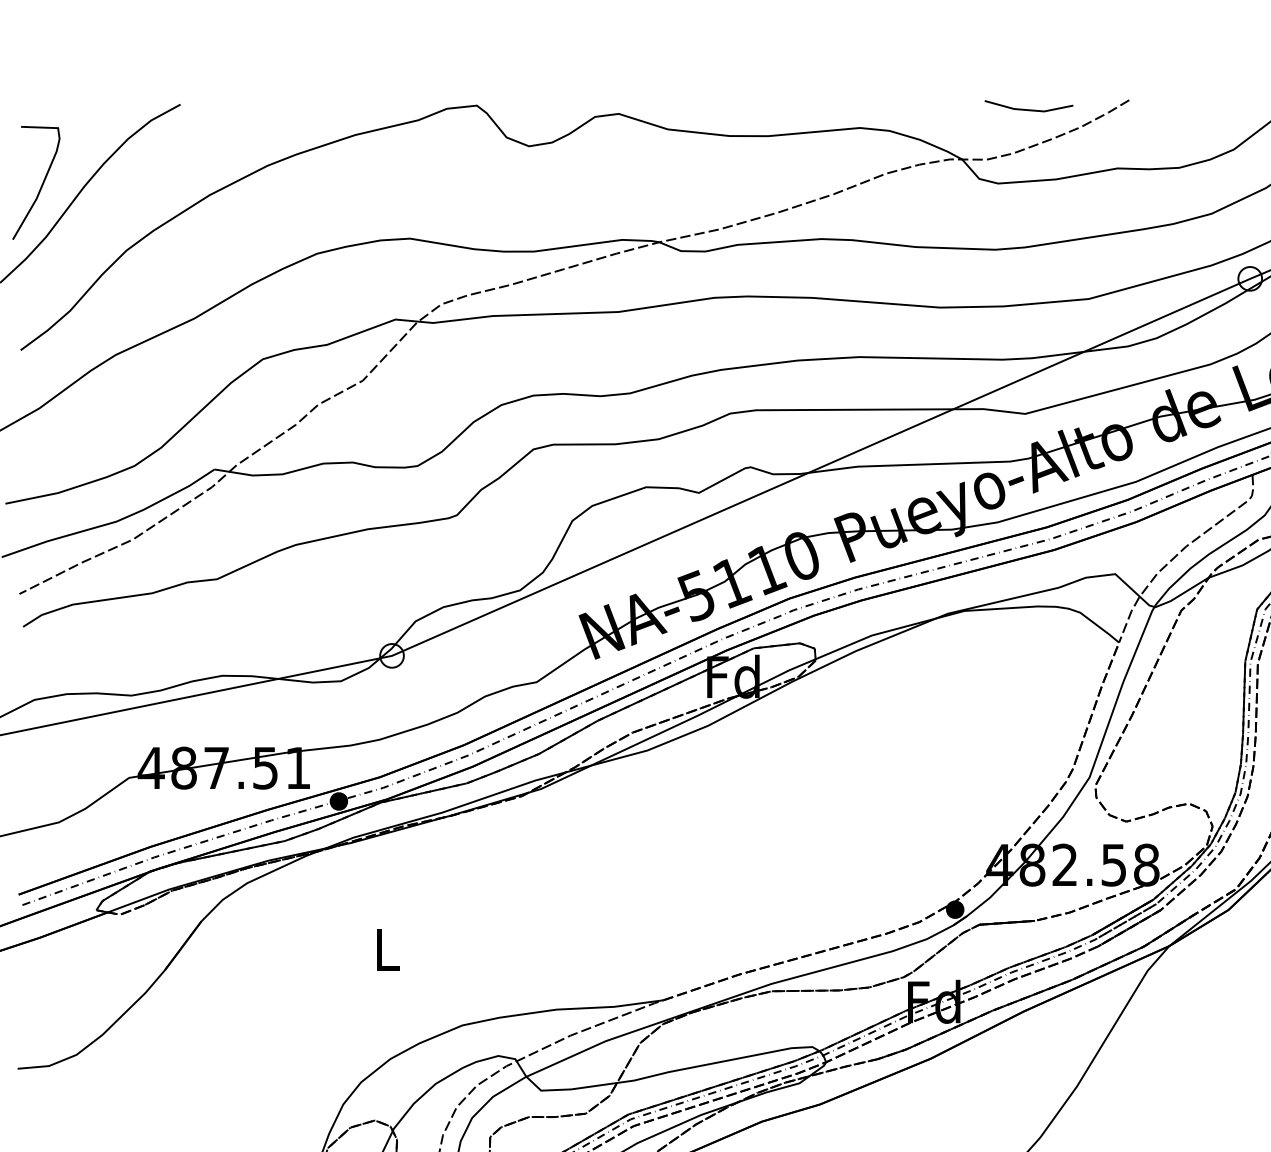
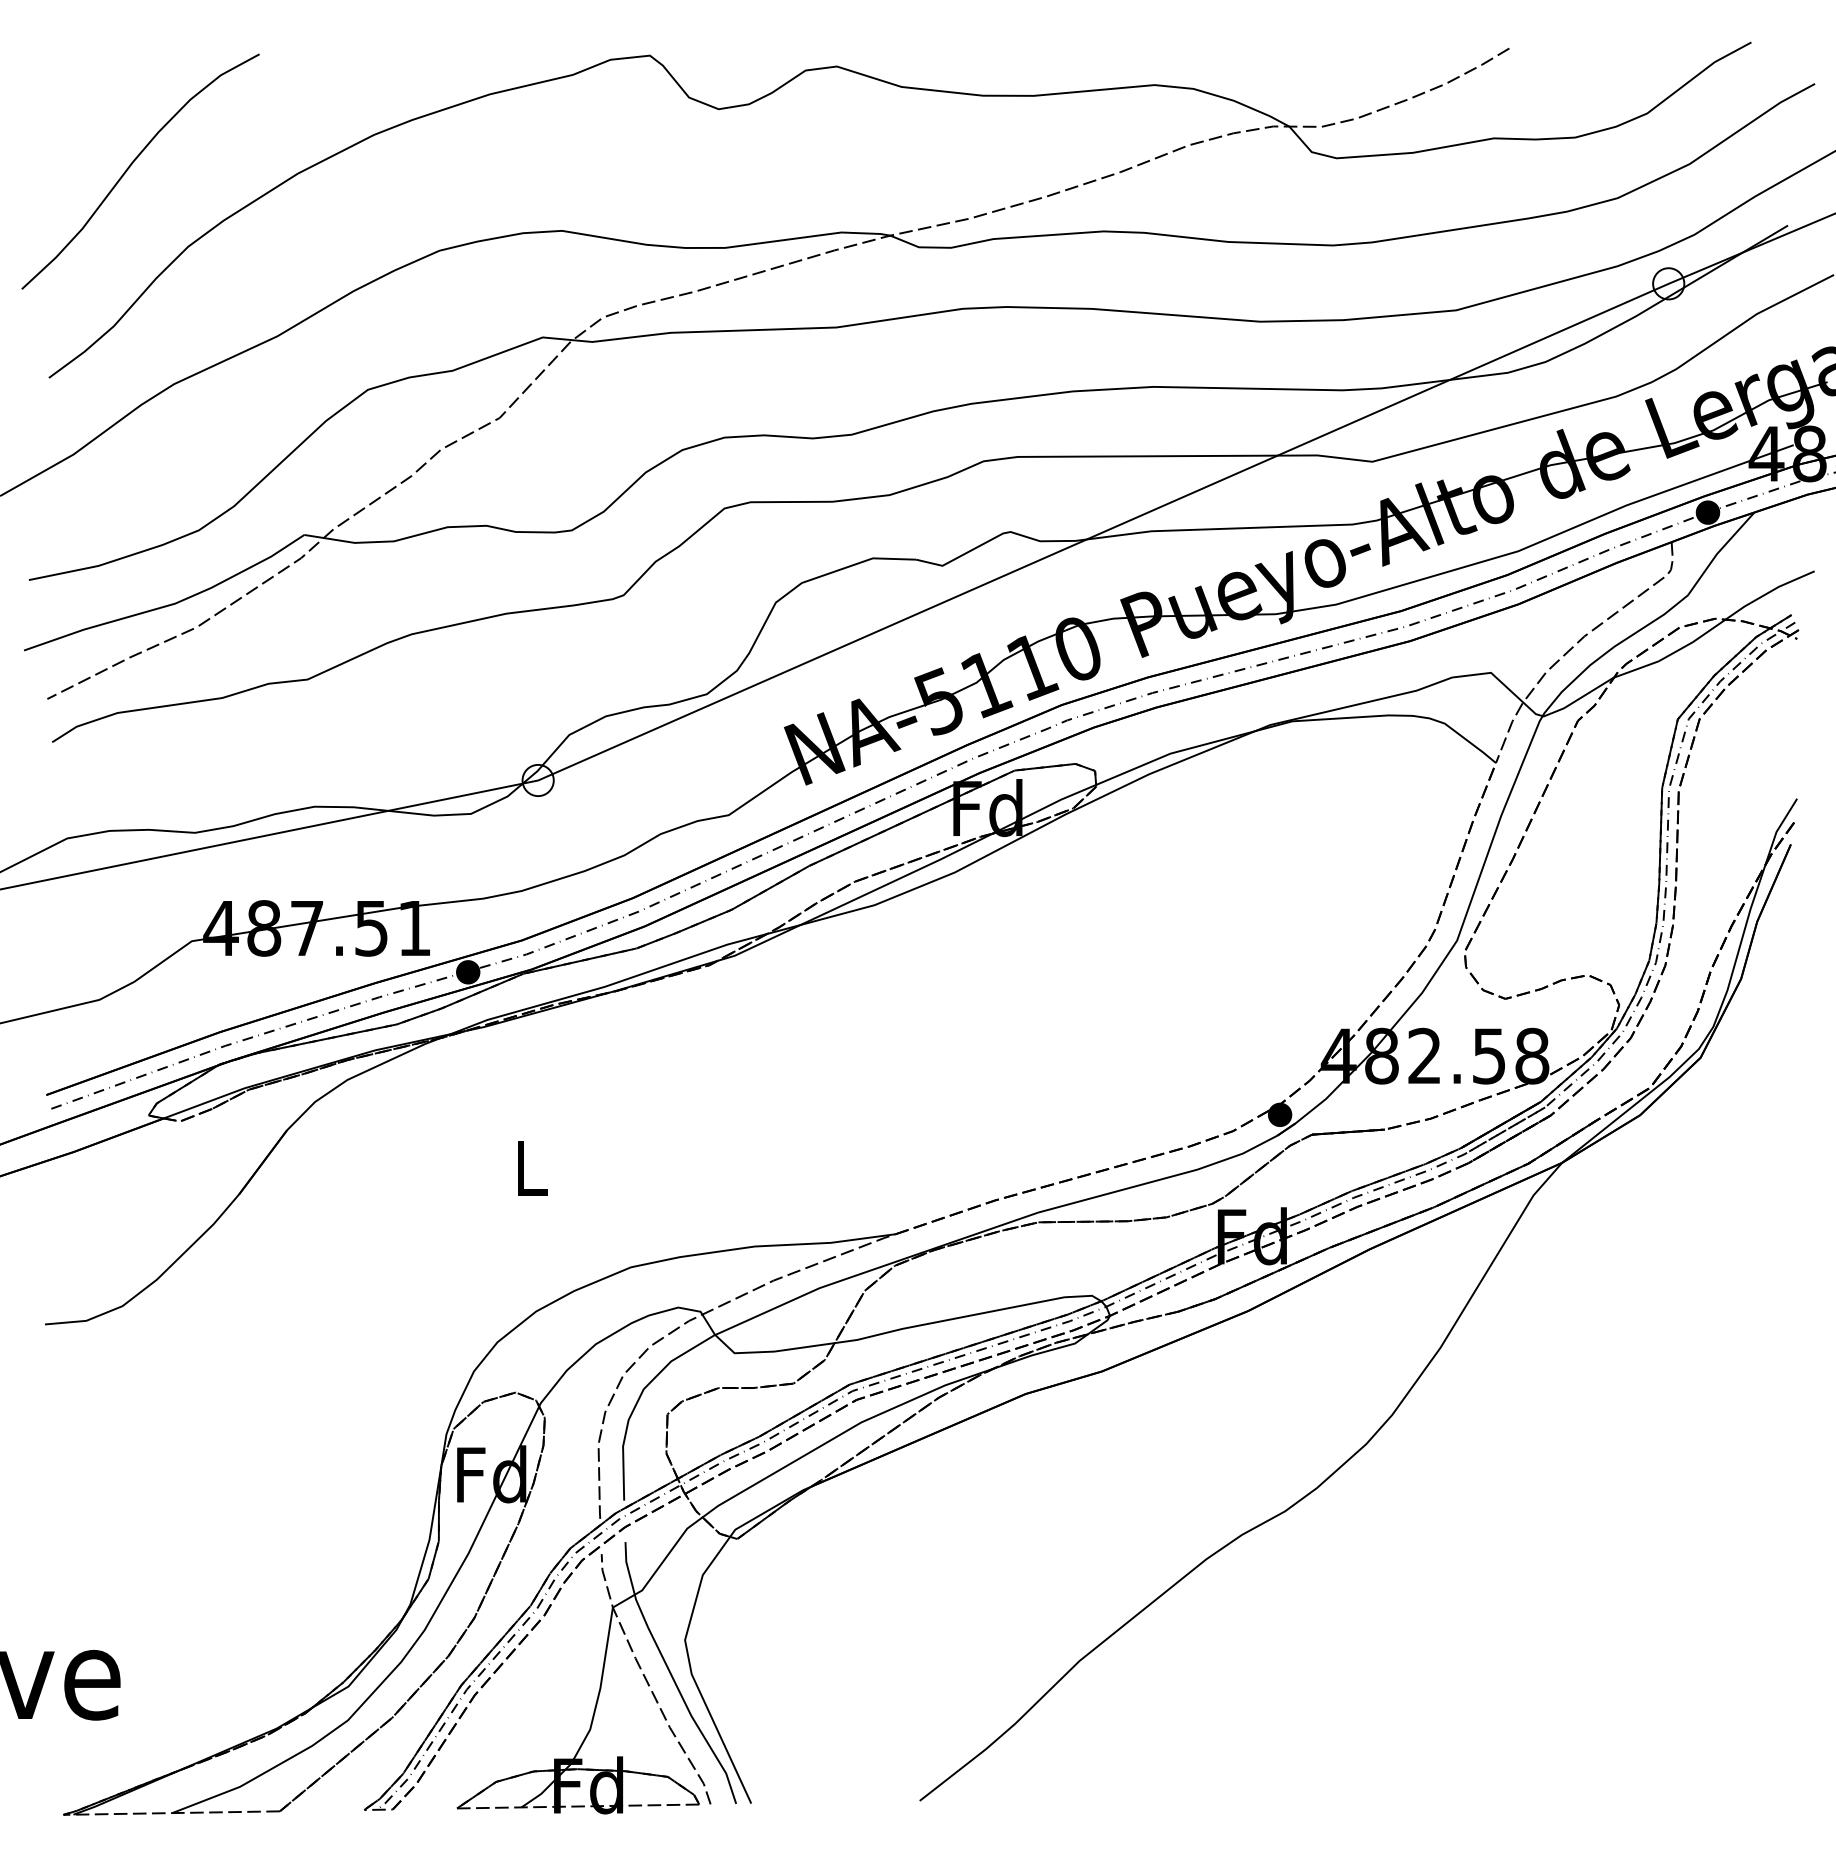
line: (1029, 109) -> (1377, 60), removed
curve: (41, 185) -> (76, 160), removed

